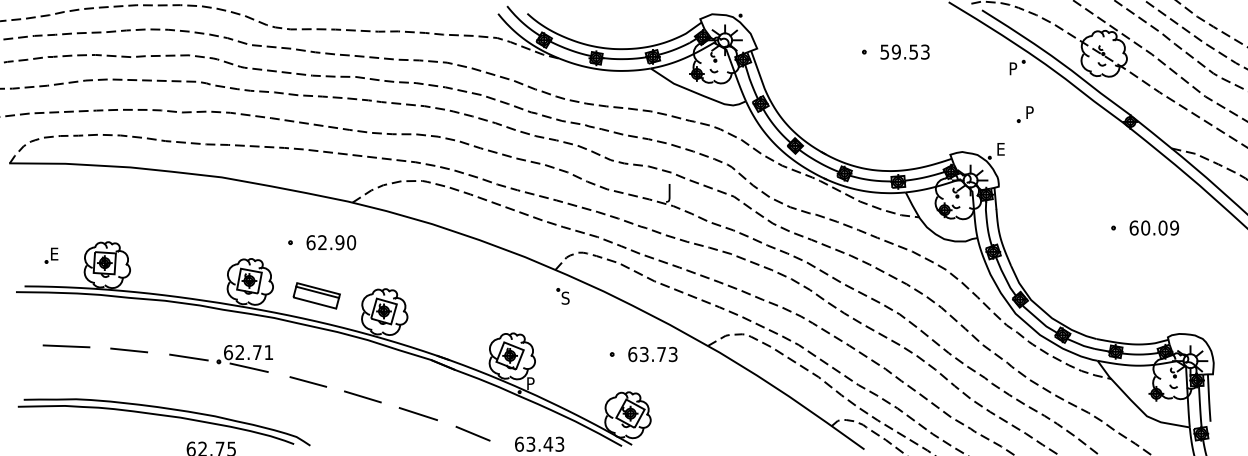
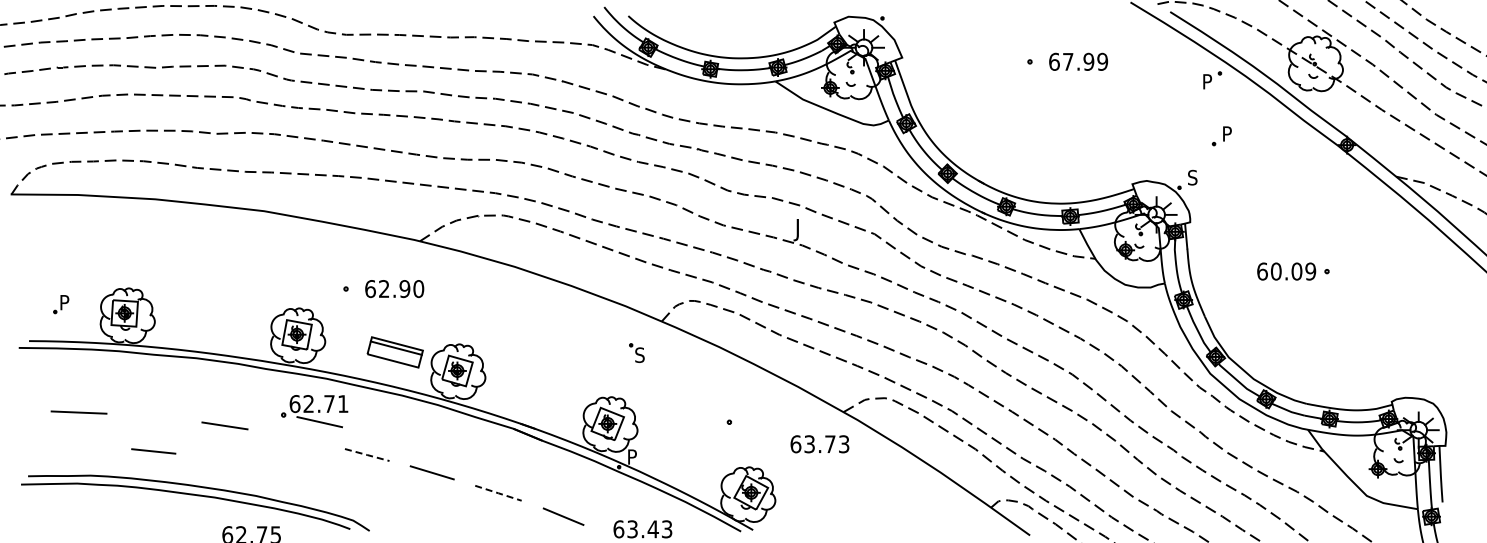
text: (905, 51) -> (1078, 61), 59.53 -> 67.99
text: (1000, 149) -> (1192, 177), E -> S
text: (1154, 228) -> (1286, 271), moved
text: (55, 254) -> (65, 302), E -> P
part: (316, 295) -> (394, 352), moved
part: (562, 295) -> (636, 352), moved
line: (128, 350) -> (153, 451), moved
text: (652, 354) -> (819, 444), moved
part: (244, 358) -> (314, 411), moved
line: (308, 382) -> (367, 455), solid -> dashed
line: (418, 414) -> (498, 493), solid -> dashed

